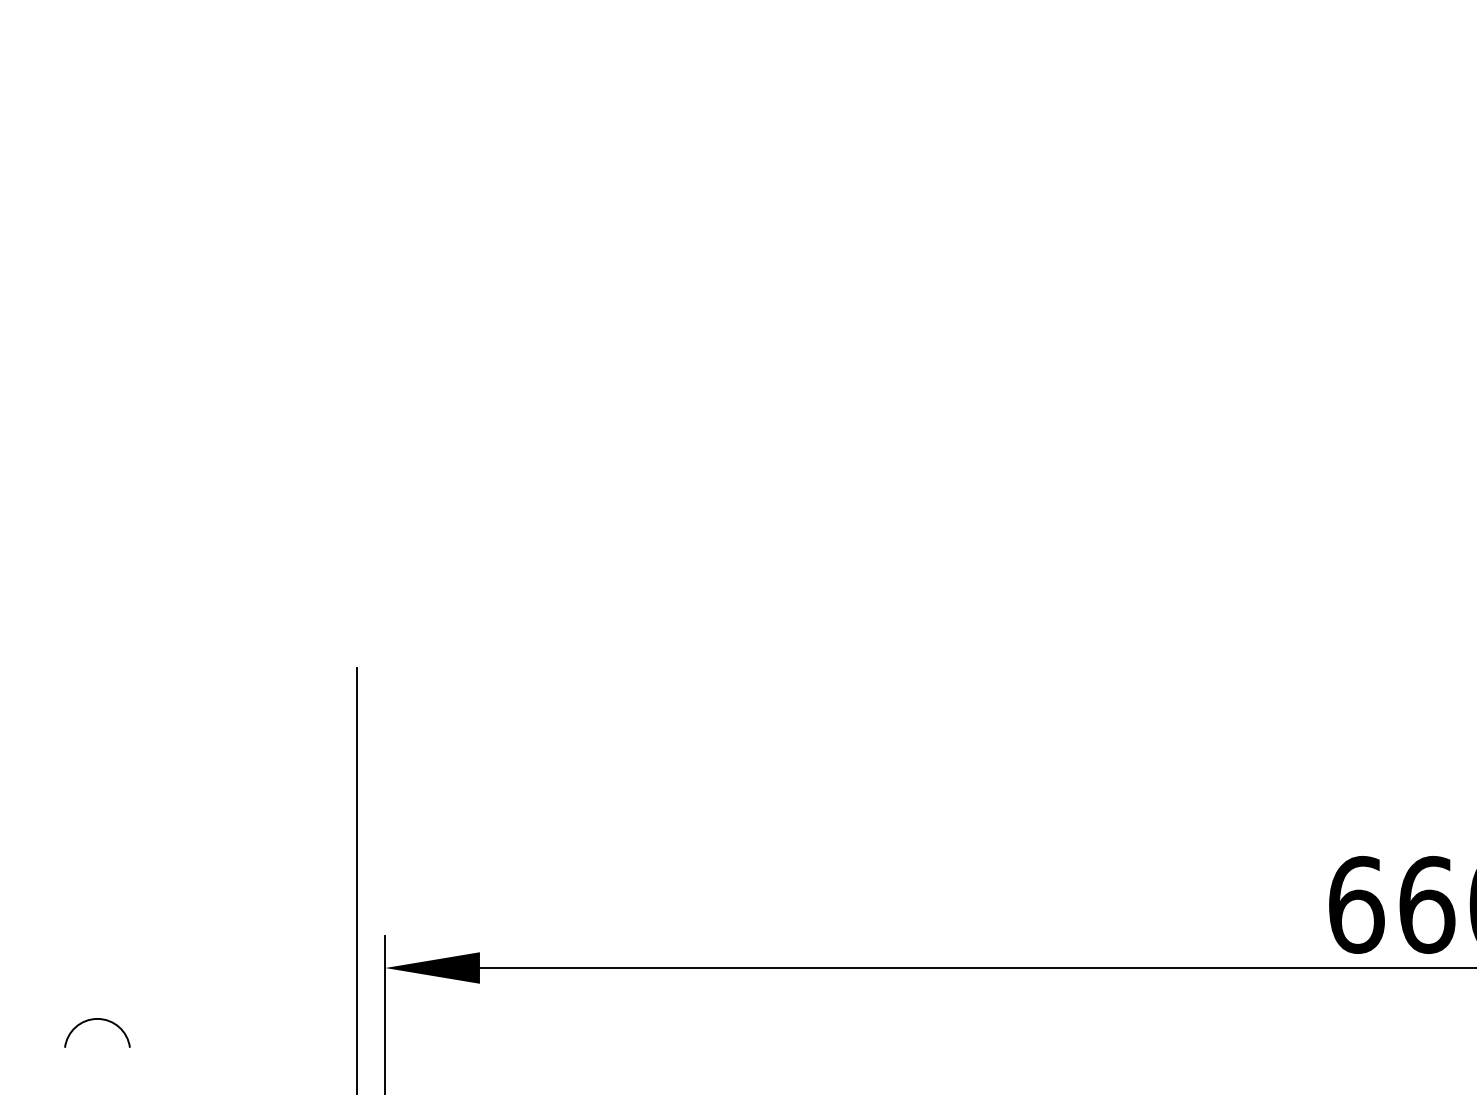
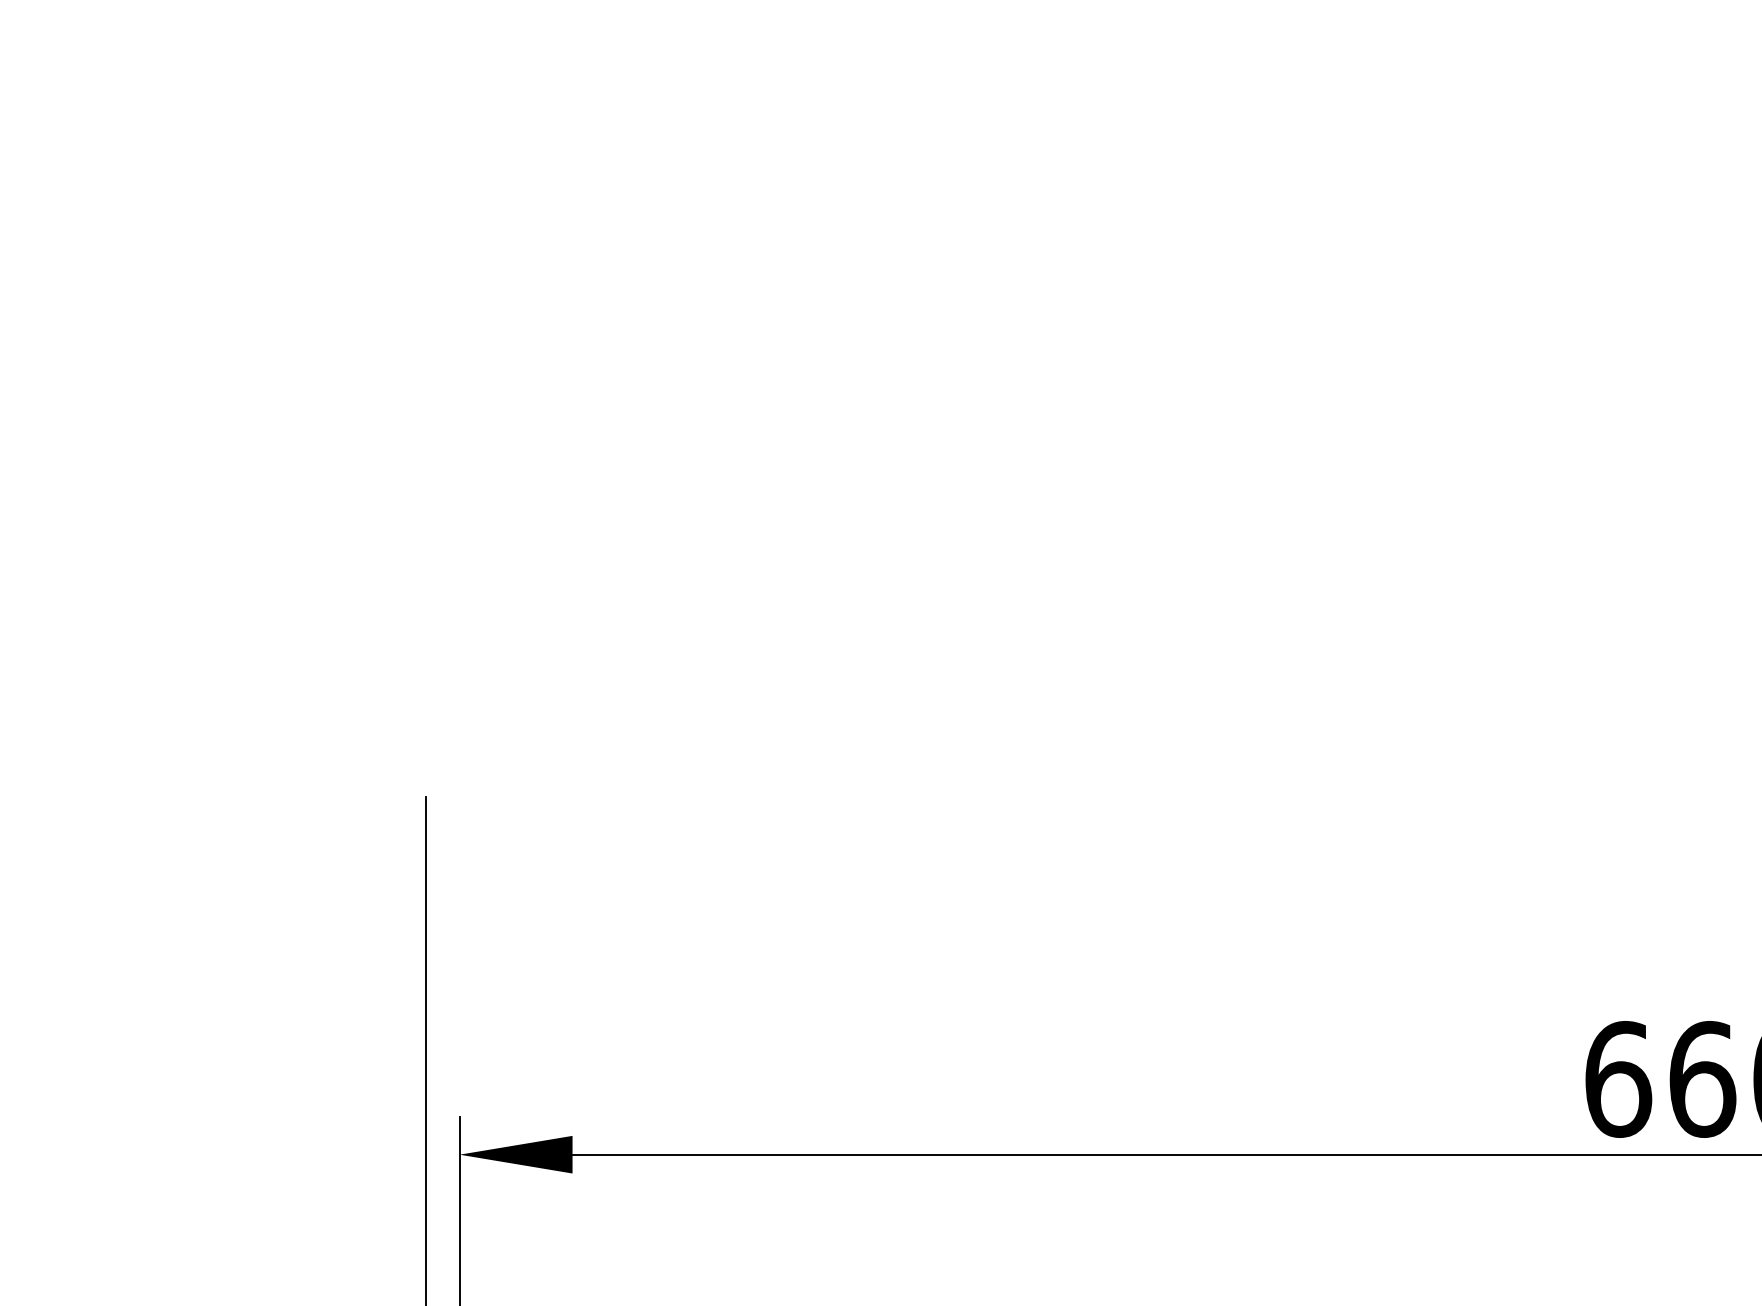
arc: (96, 1019) -> (115, 1216), removed

